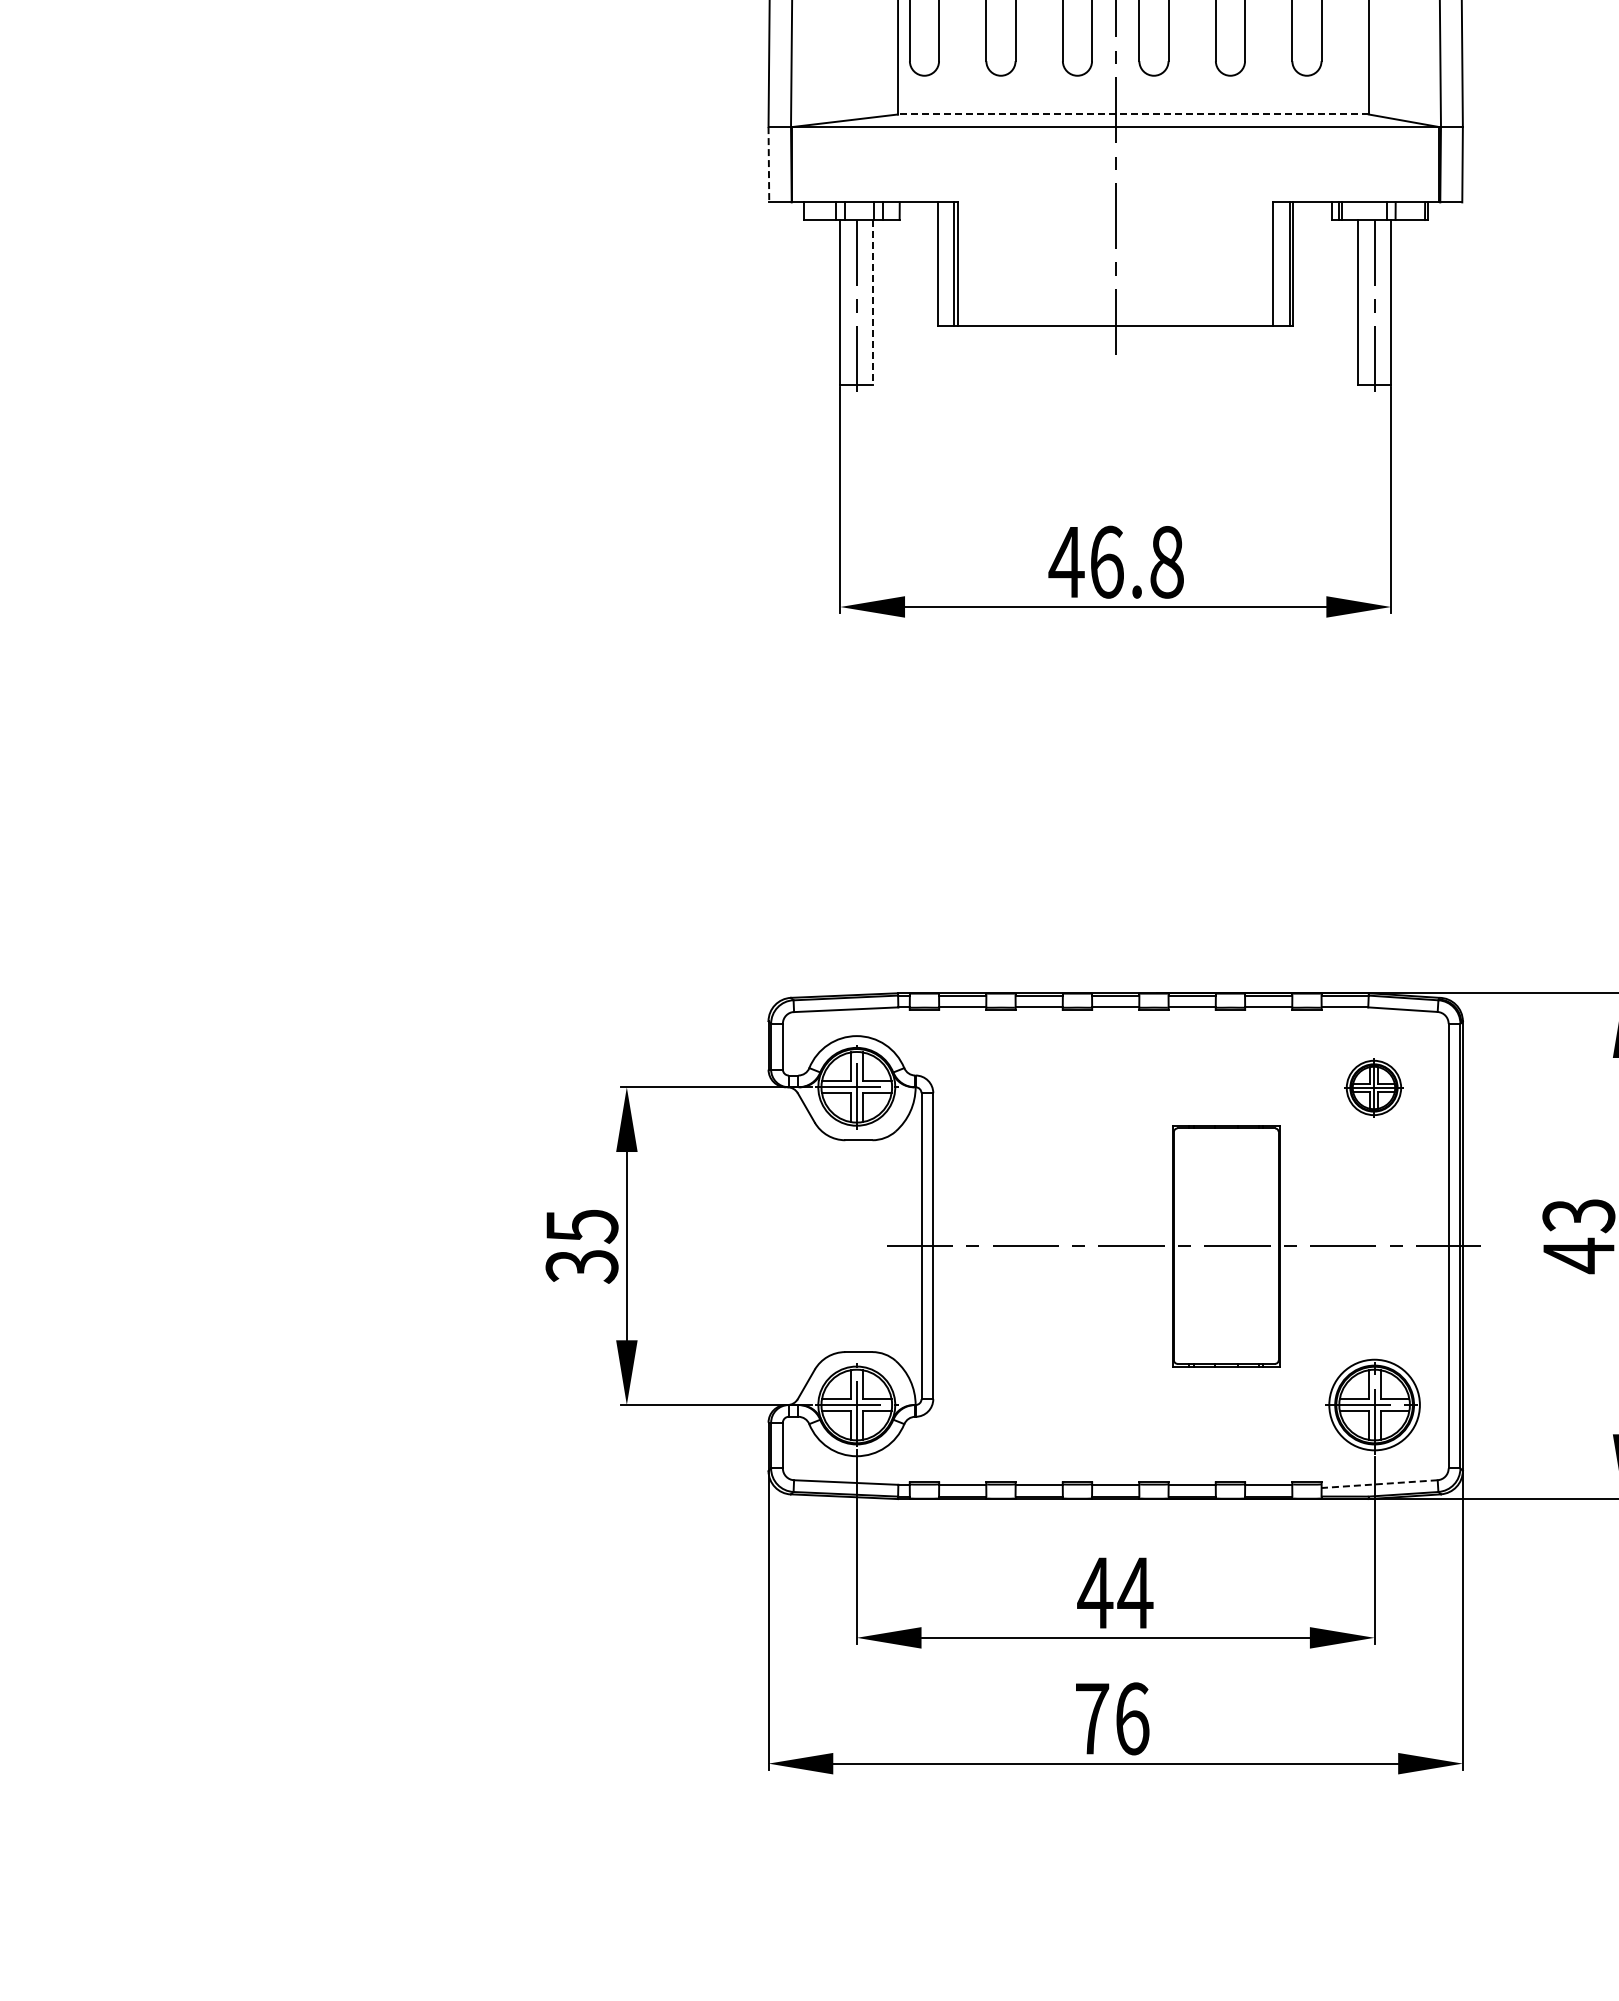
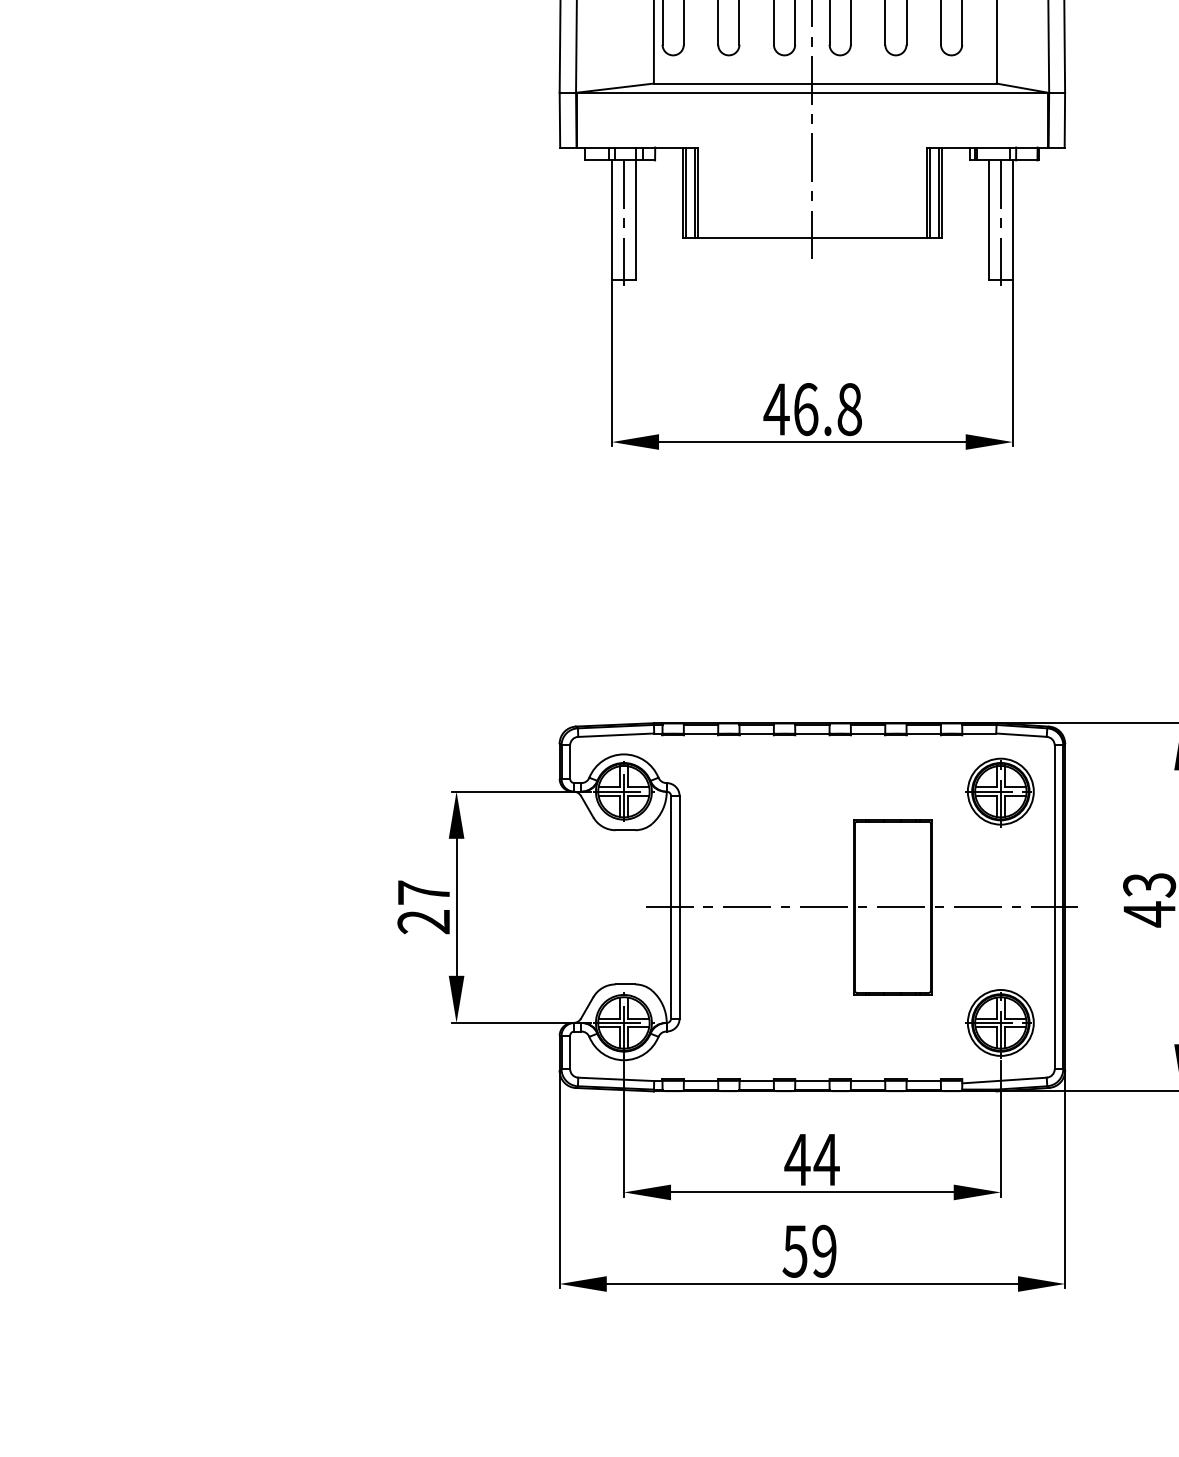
line: (1132, 114) -> (824, 83), dashed -> solid
line: (768, 164) -> (559, 119), dashed -> solid
line: (941, 263) -> (685, 192), added
line: (1276, 263) -> (929, 192), added
line: (873, 302) -> (636, 220), dashed -> solid
part: (1372, 1088) -> (999, 792), size x1.67
text: (582, 1246) -> (424, 907), 35 -> 27
line: (1379, 1484) -> (1004, 1080), dashed -> solid
text: (1111, 1718) -> (809, 1251), 76 -> 59

